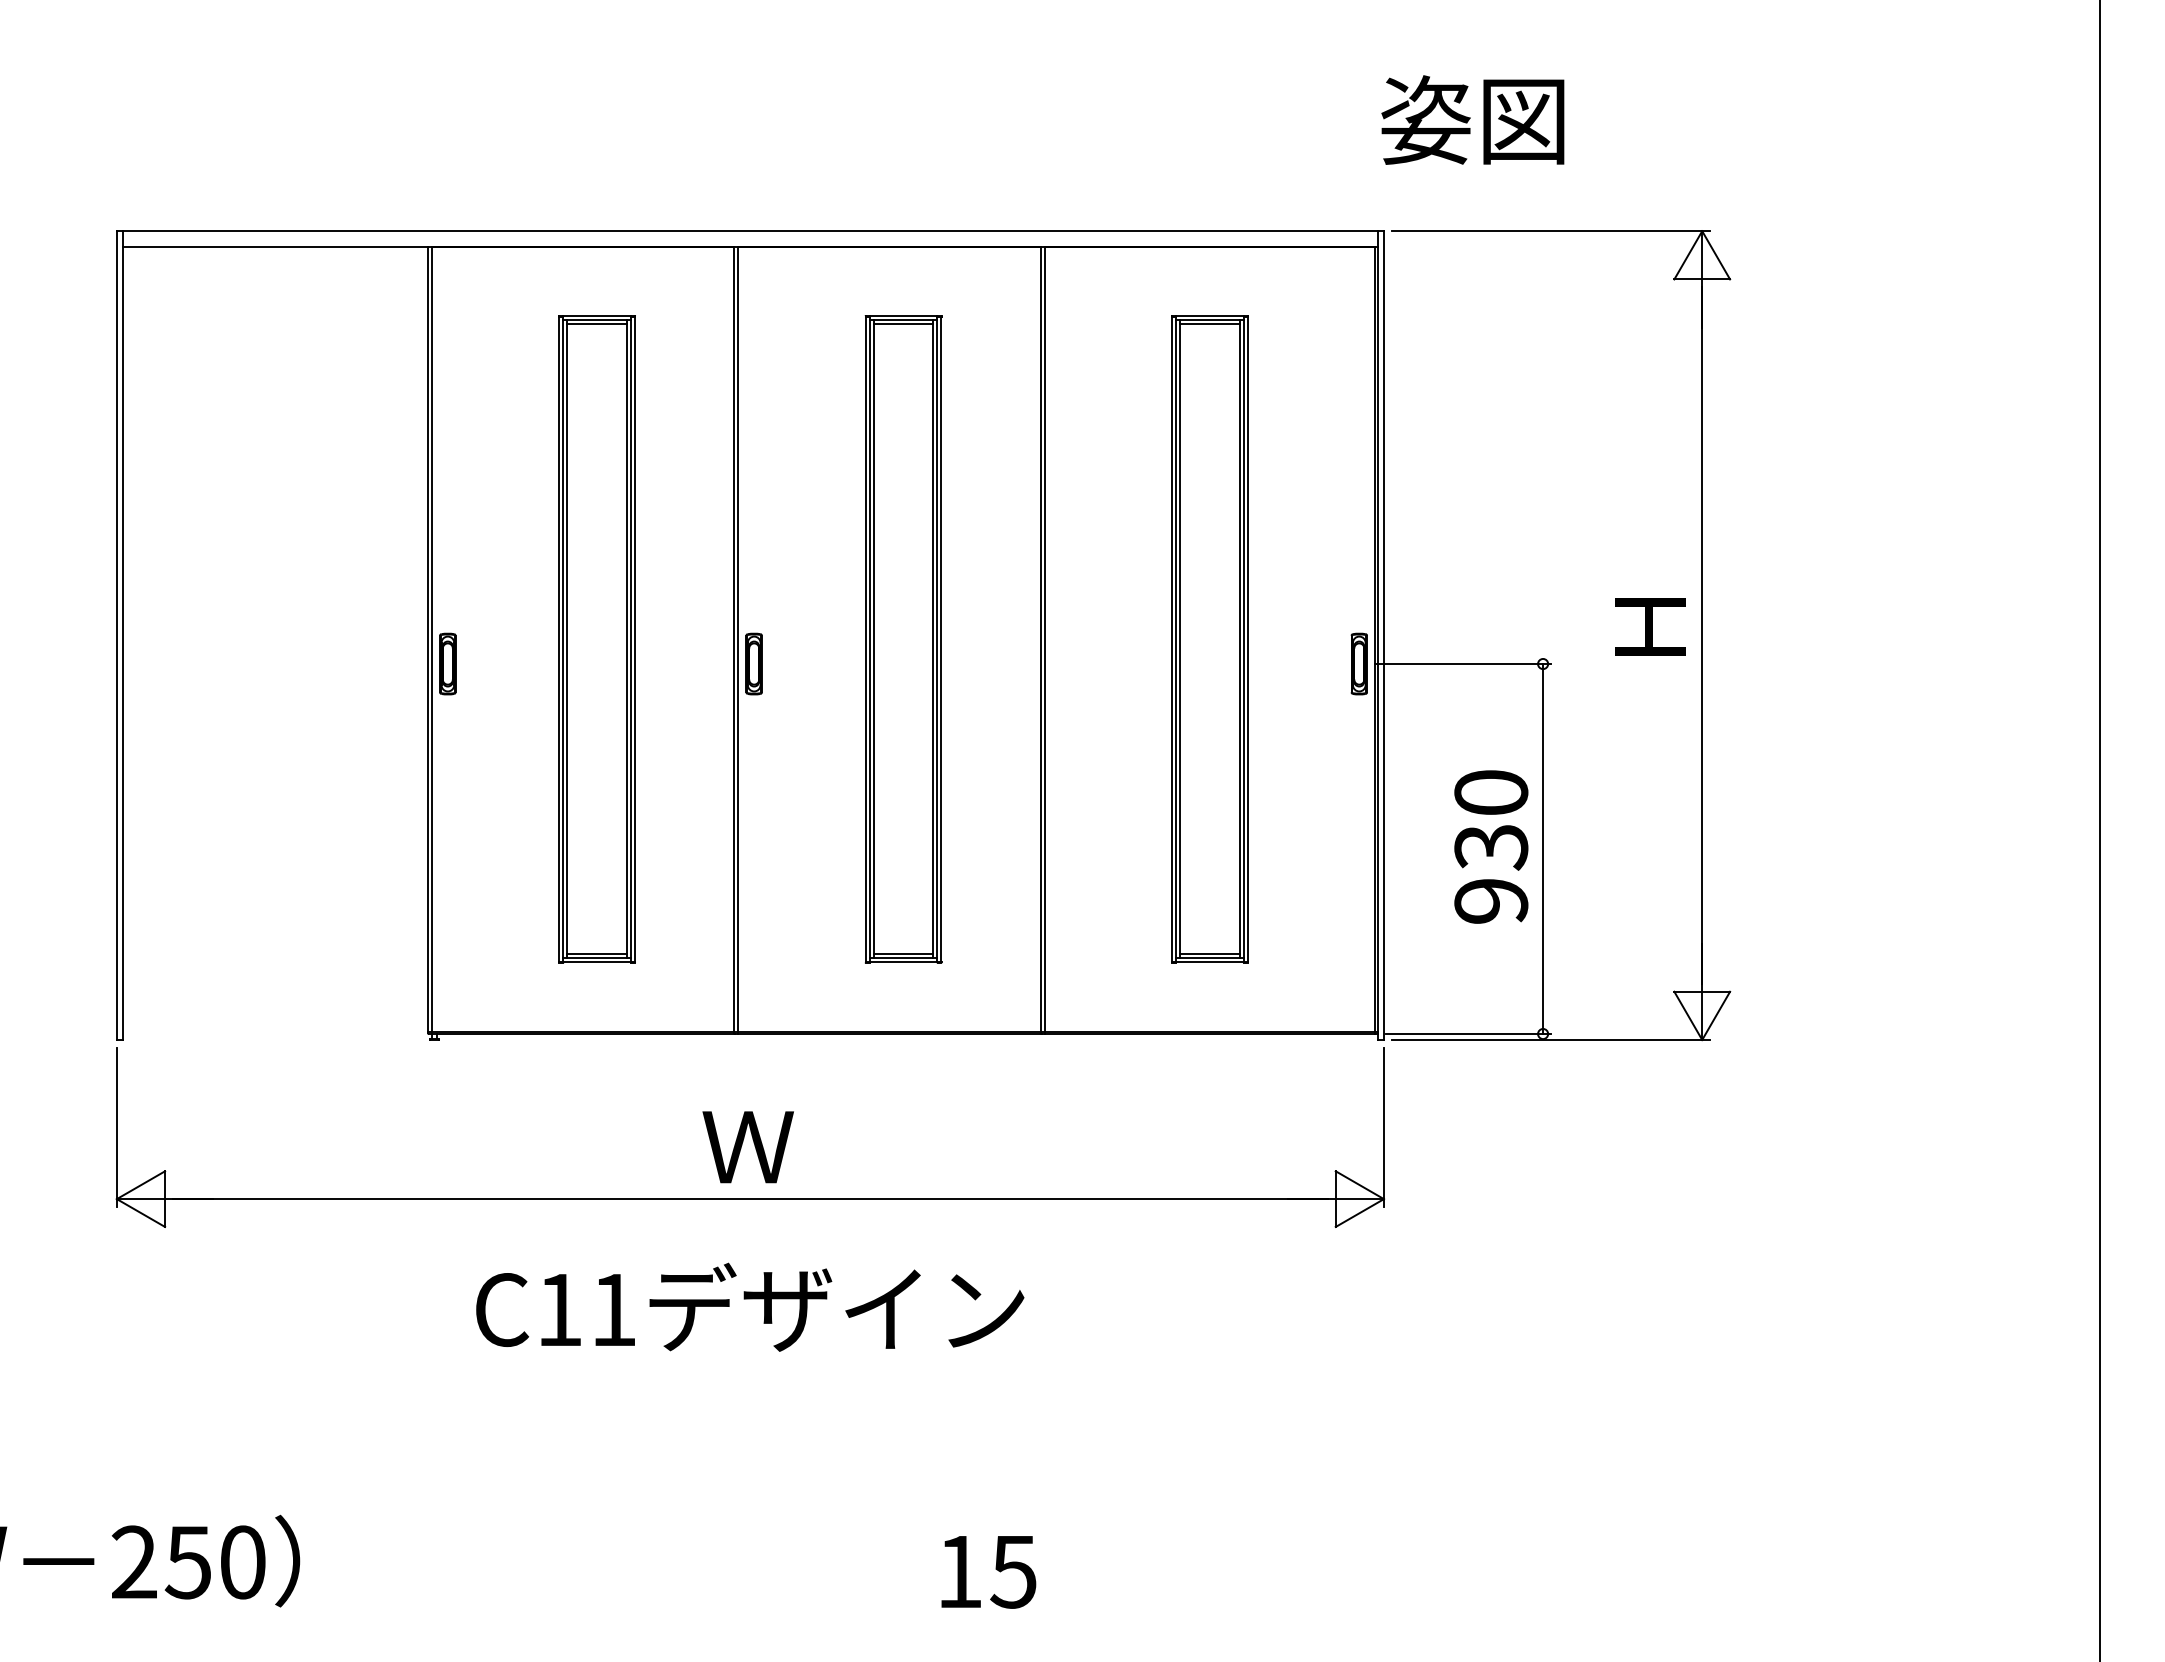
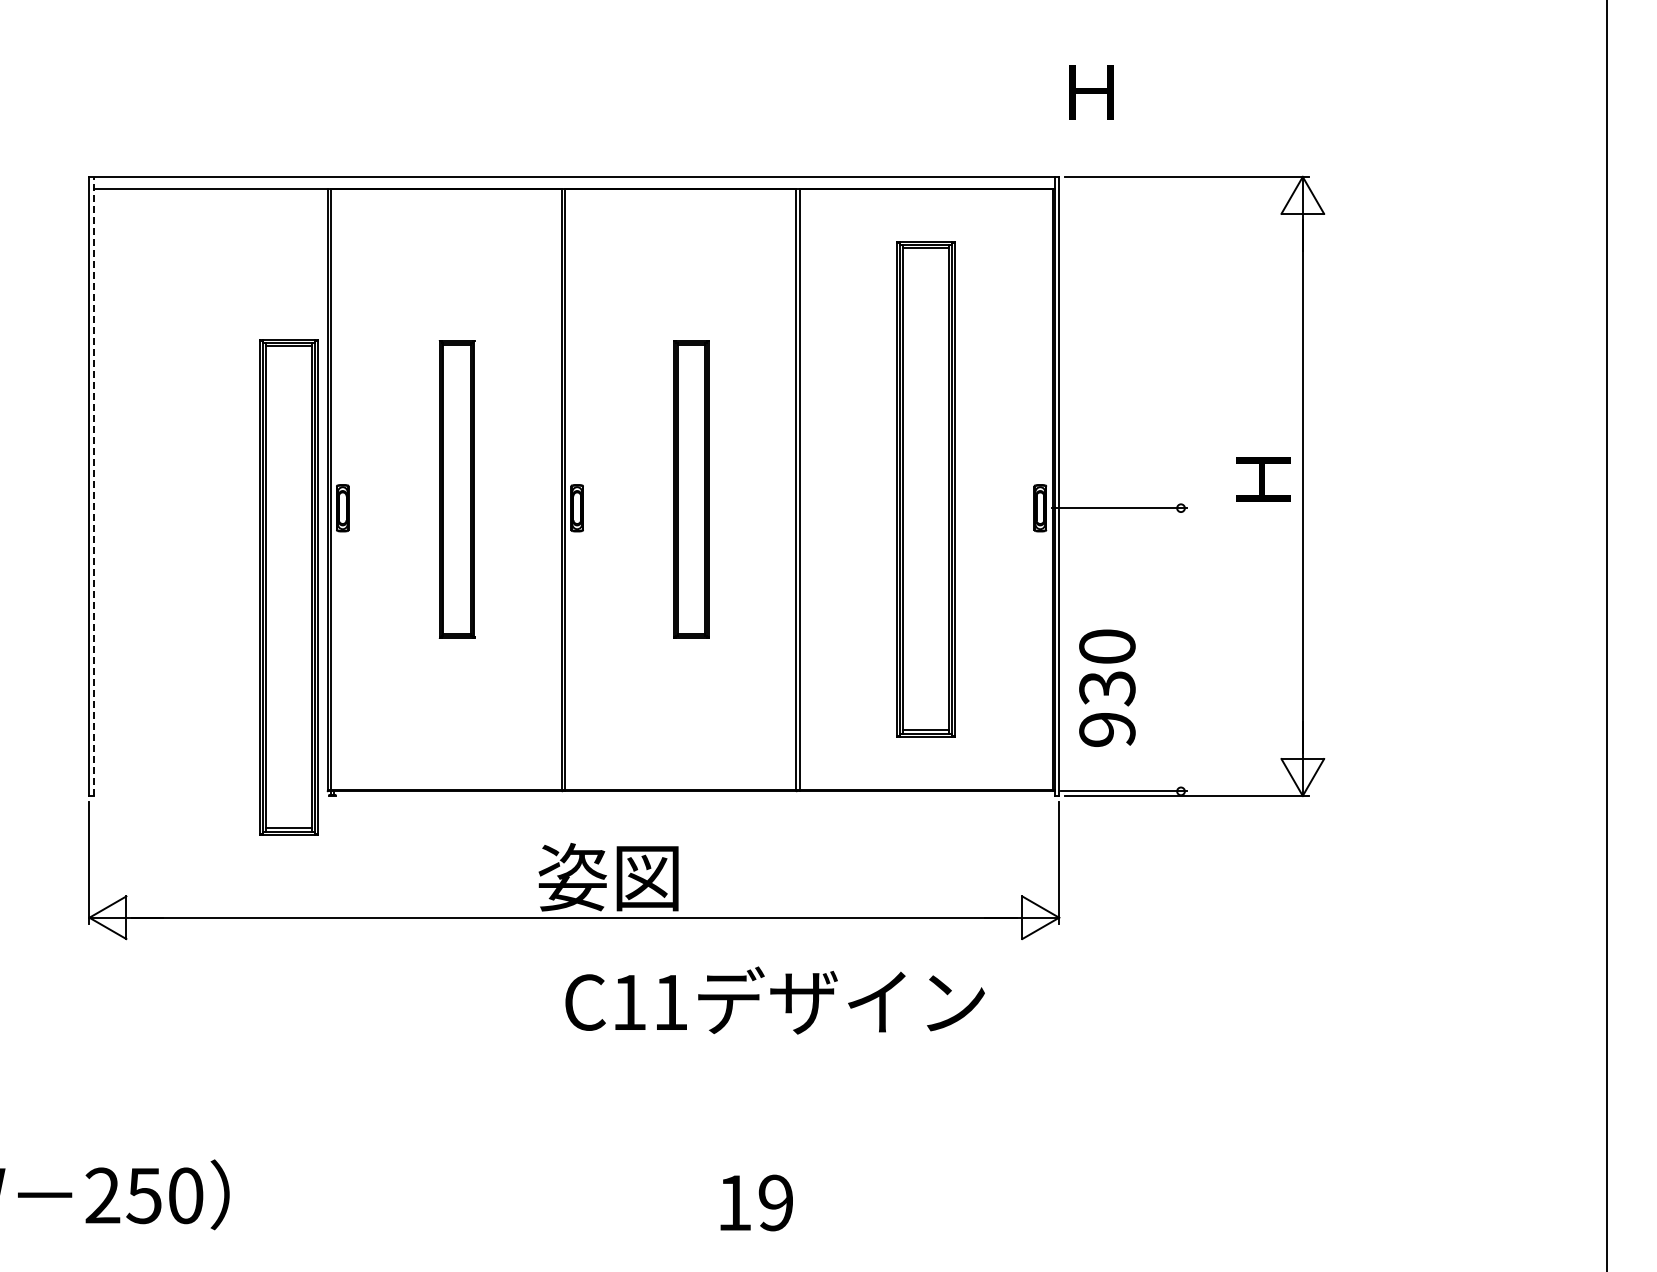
text: (1473, 119) -> (1127, 91), 姿図 -> Ｈ
line: (123, 635) -> (94, 486), solid -> dashed
part: (596, 639) -> (456, 489), size x0.6
part: (903, 639) -> (691, 489), size x0.6
part: (376, 767) -> (288, 587), added
text: (1491, 846) -> (1107, 687), moved
line: (1543, 848) -> (1181, 649), removed
text: (793, 1146) -> (607, 877), Ｗ -> 姿図
text: (749, 1307) -> (774, 1000), moved
text: (1013, 1571) -> (775, 1202), 15 -> 19

